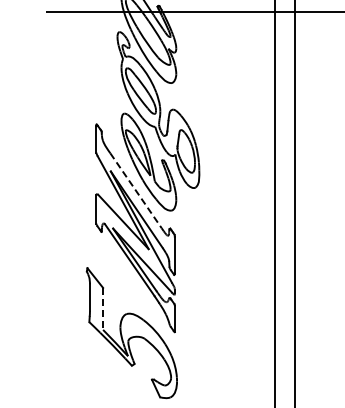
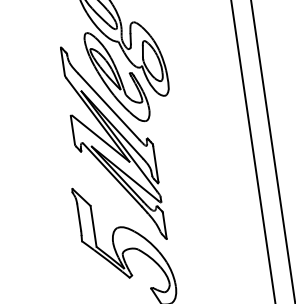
line: (136, 191) -> (109, 107), dashed -> solid
line: (103, 308) -> (93, 225), dashed -> solid

